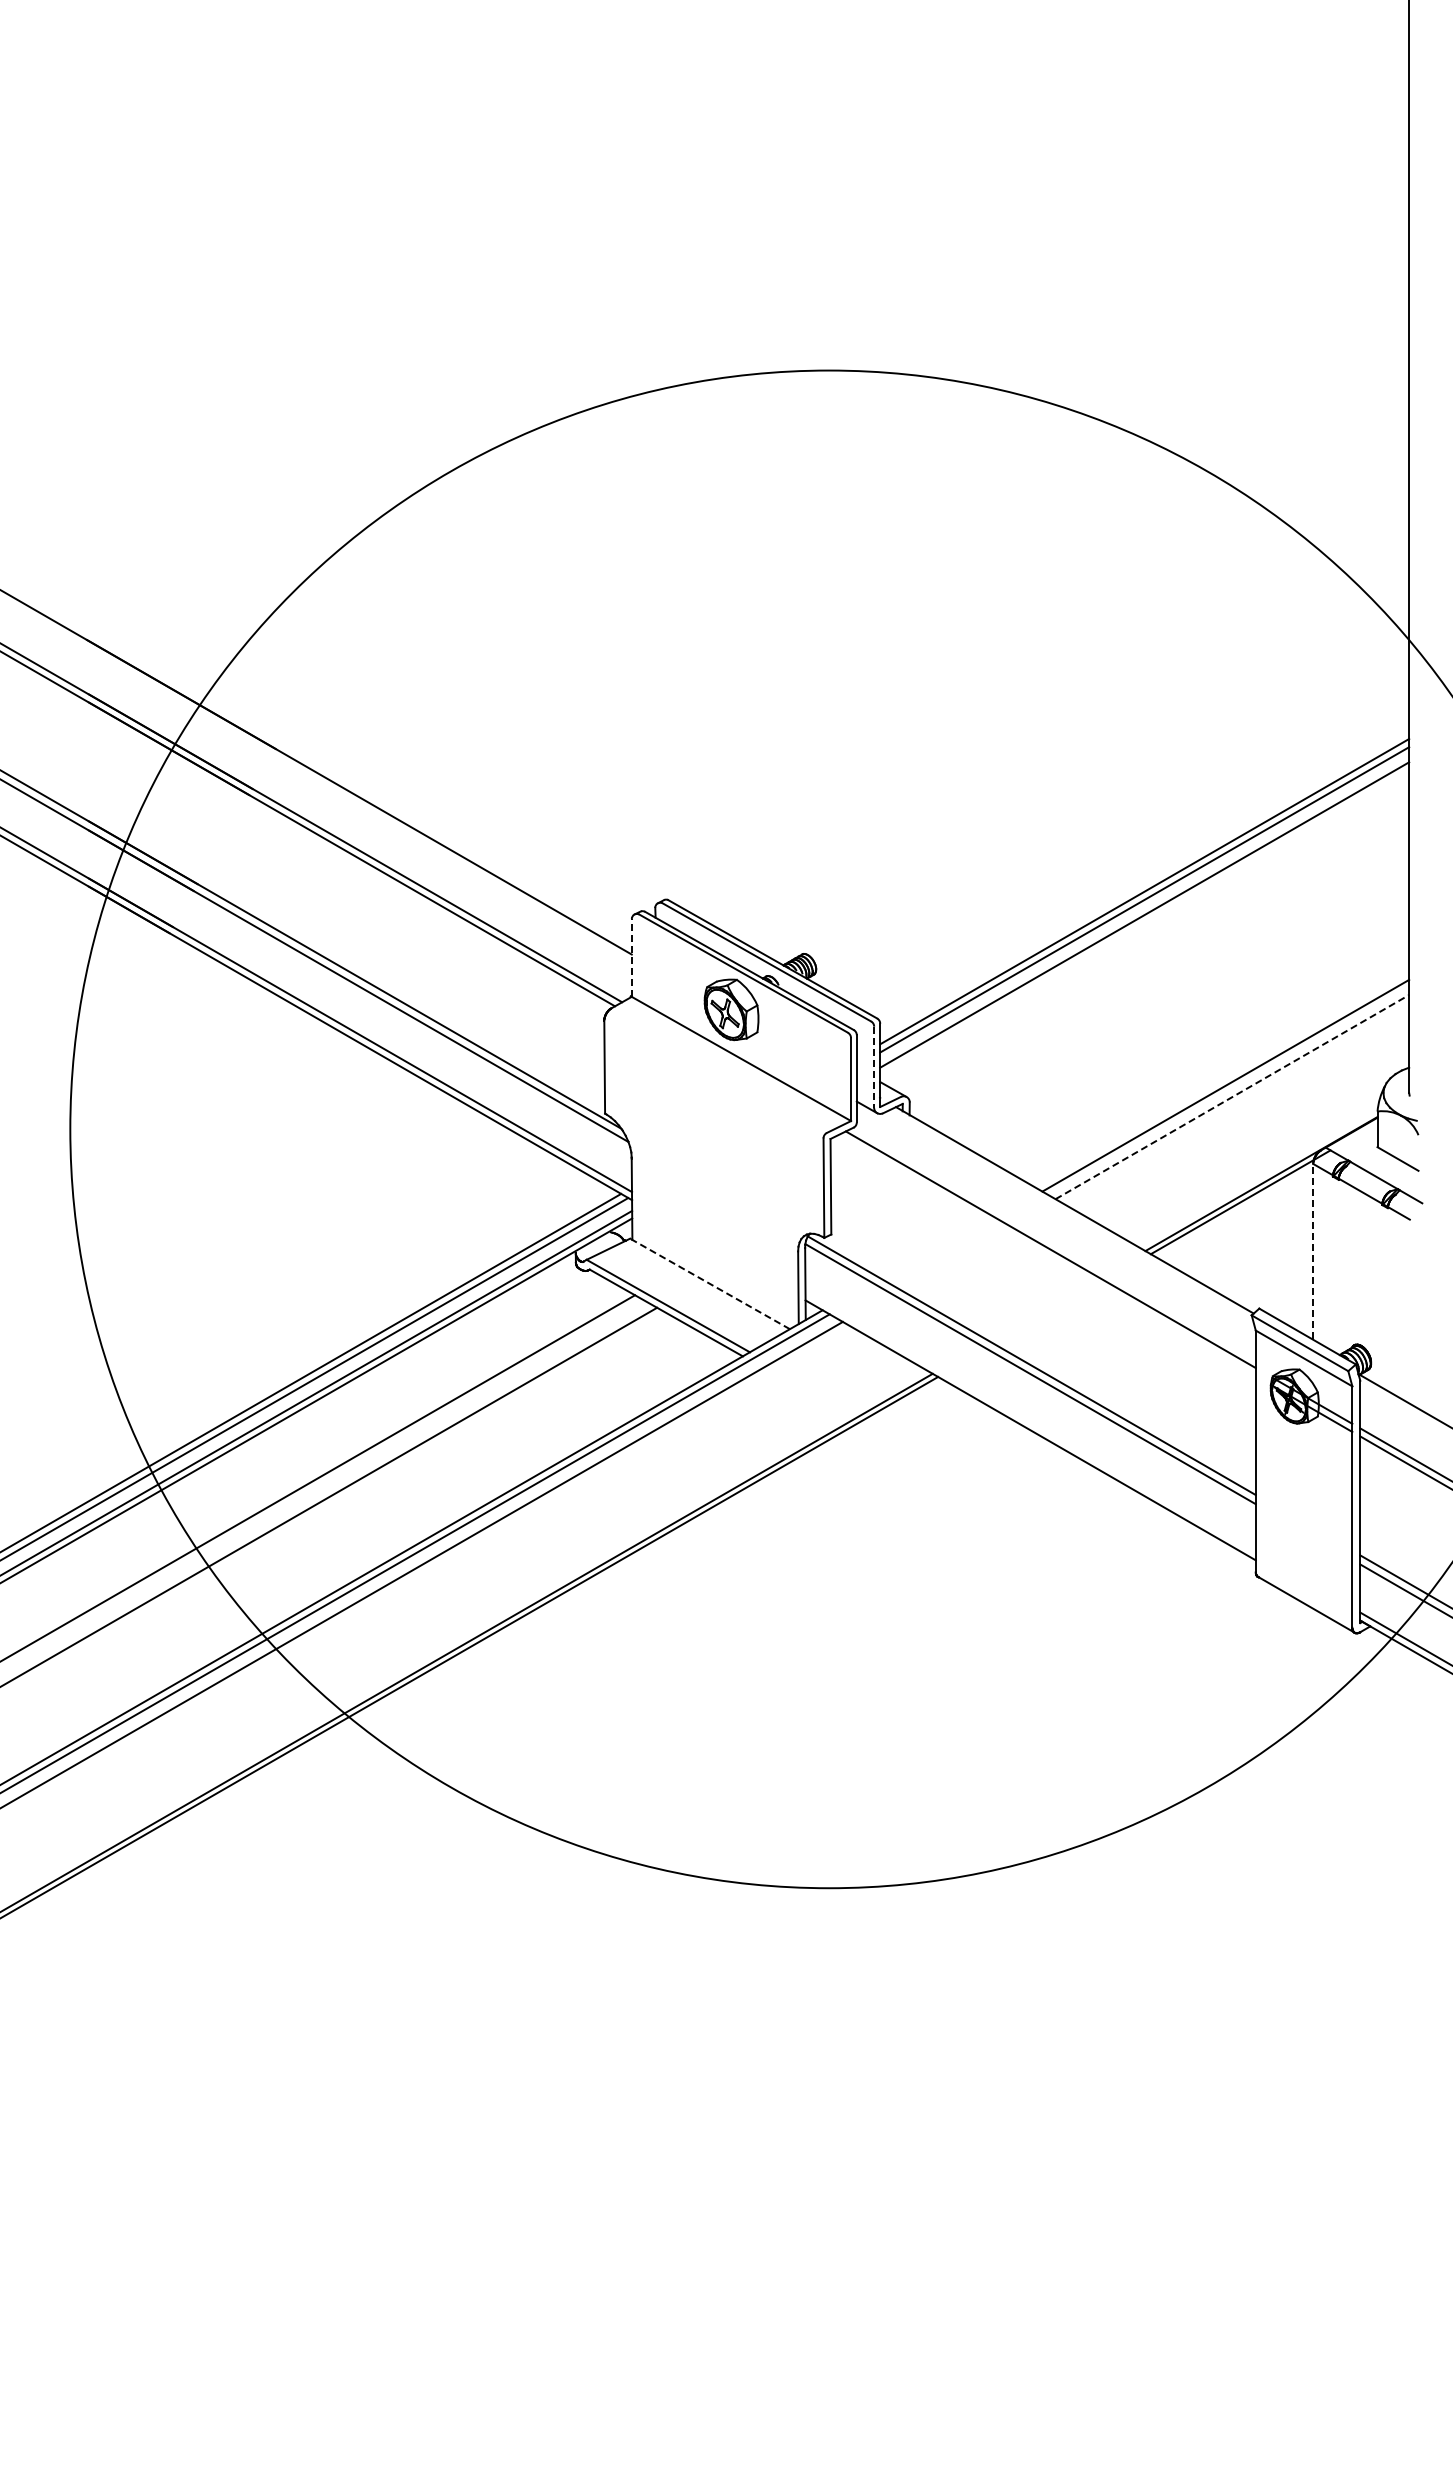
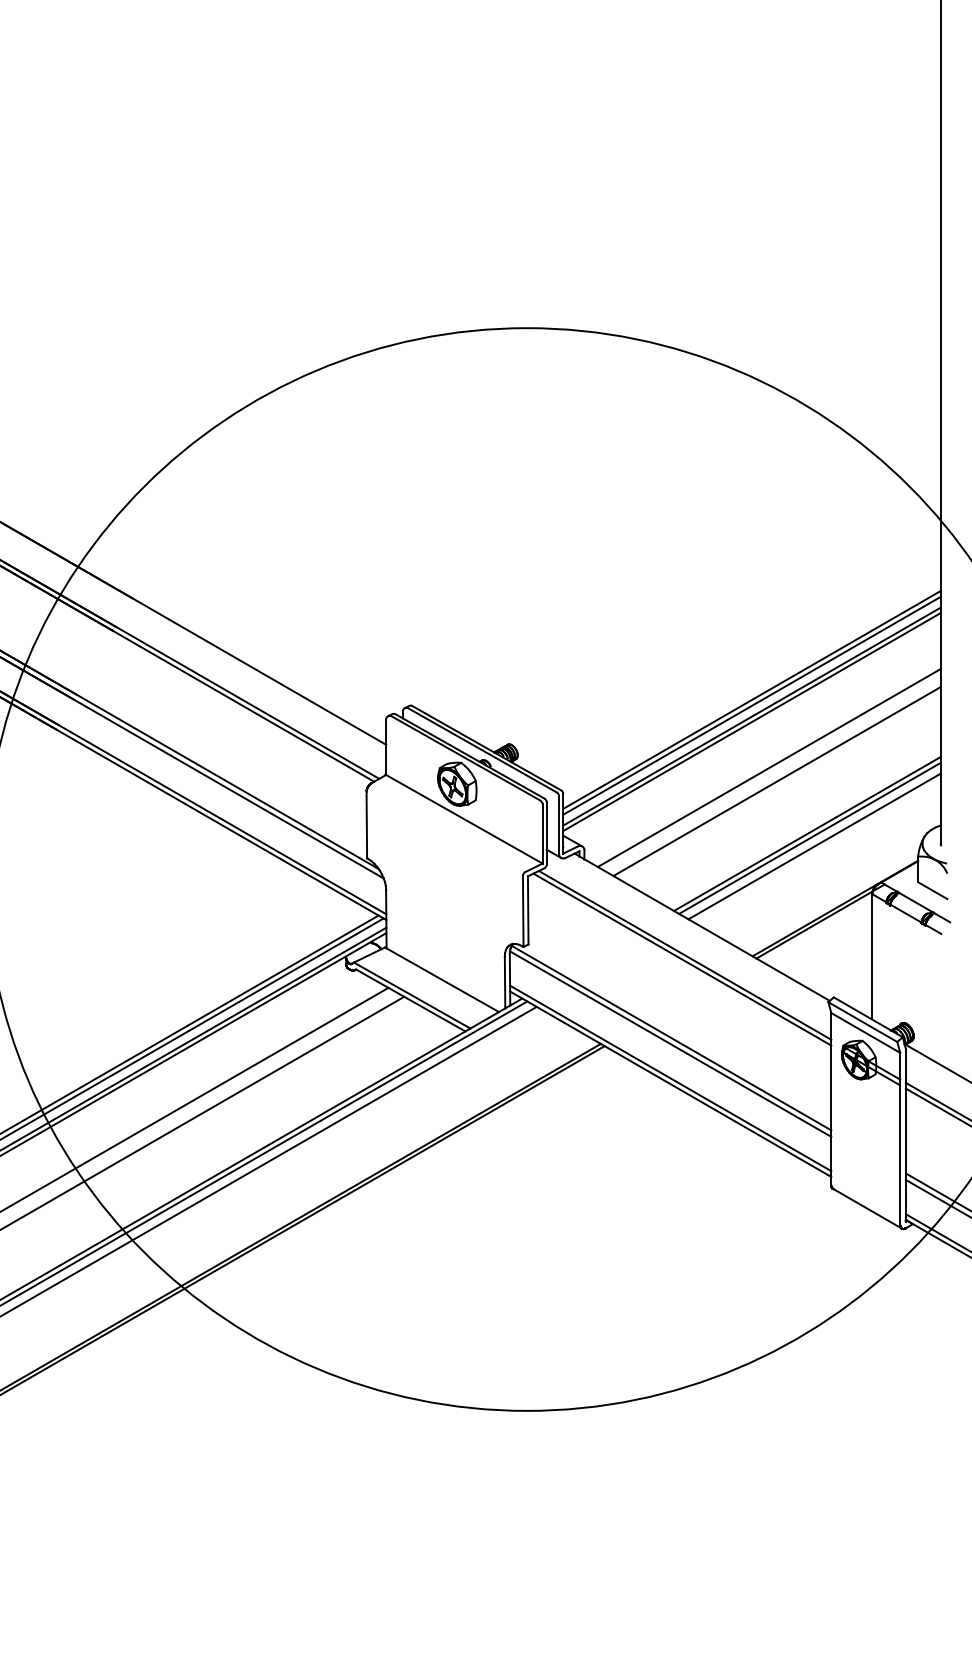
line: (1144, 922) -> (751, 721), added
line: (631, 957) -> (385, 746), dashed -> solid
line: (1168, 986) -> (769, 767), added
line: (1179, 1005) -> (776, 781), added
line: (874, 1067) -> (559, 825), dashed -> solid
line: (1222, 1079) -> (807, 833), added
line: (1232, 1096) -> (814, 846), dashed -> solid
line: (1313, 1251) -> (872, 956), dashed -> solid
line: (1046, 1255) -> (682, 959), added
line: (710, 1283) -> (442, 979), dashed -> solid
line: (1030, 1422) -> (670, 1078), added

